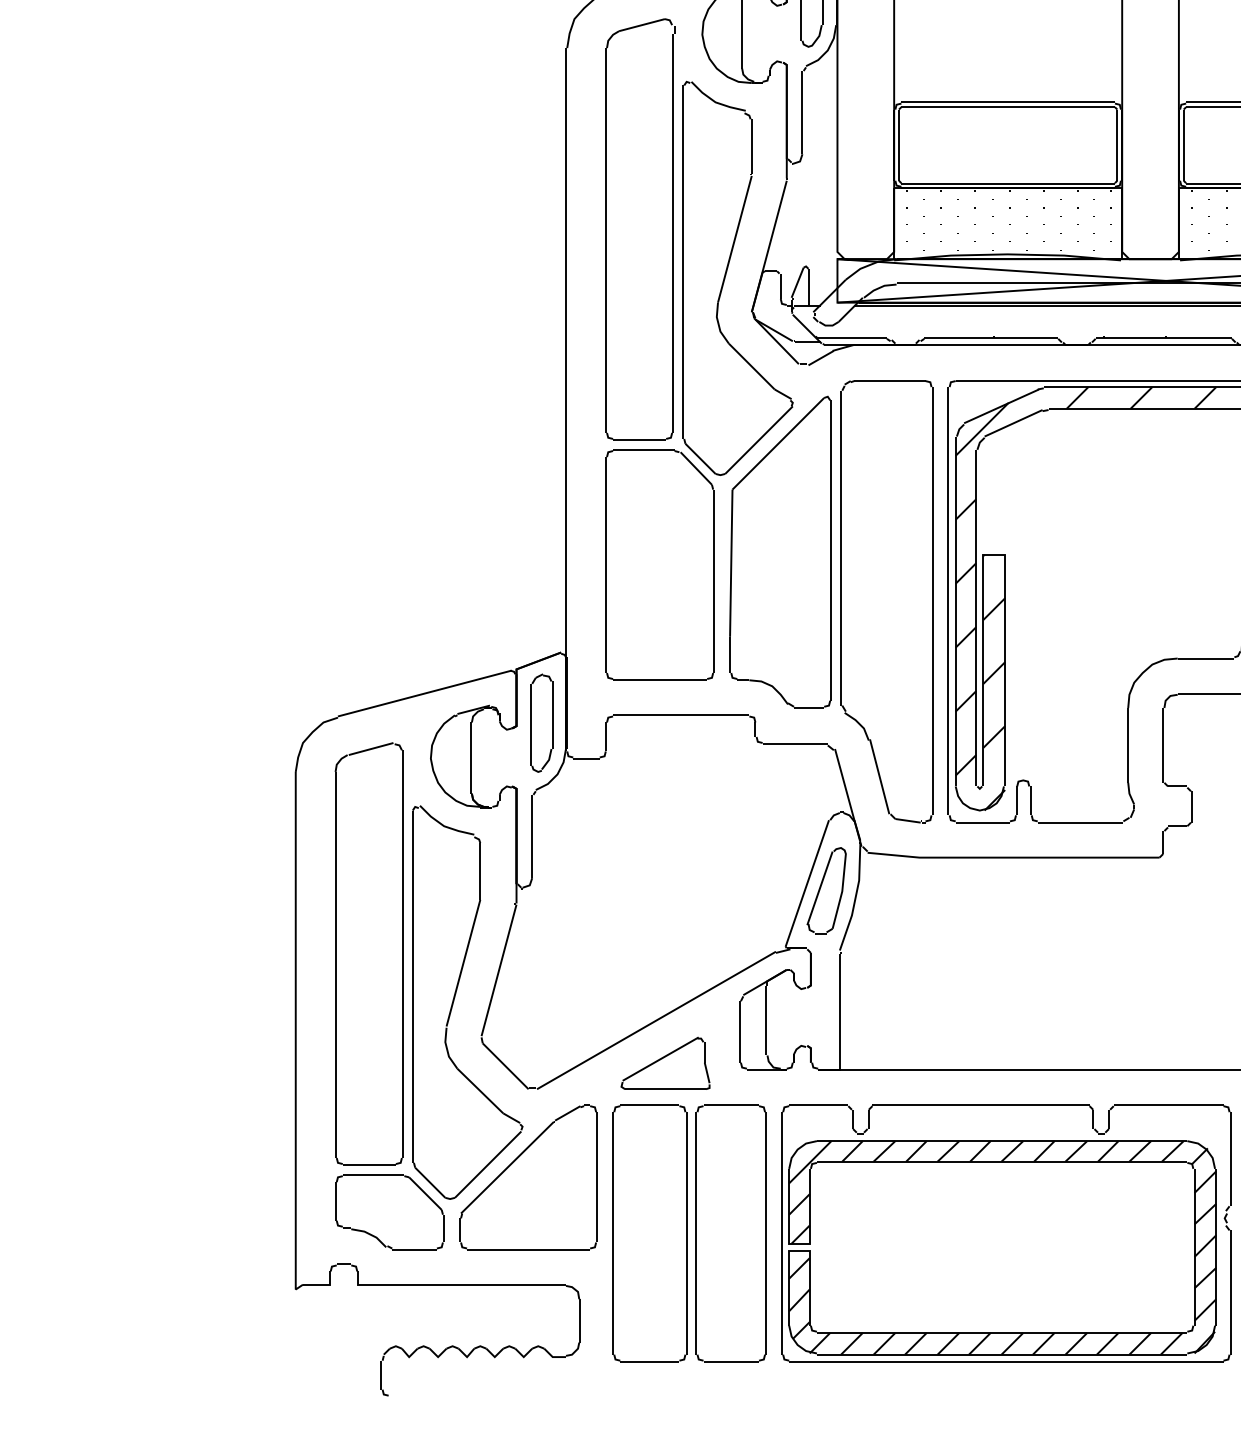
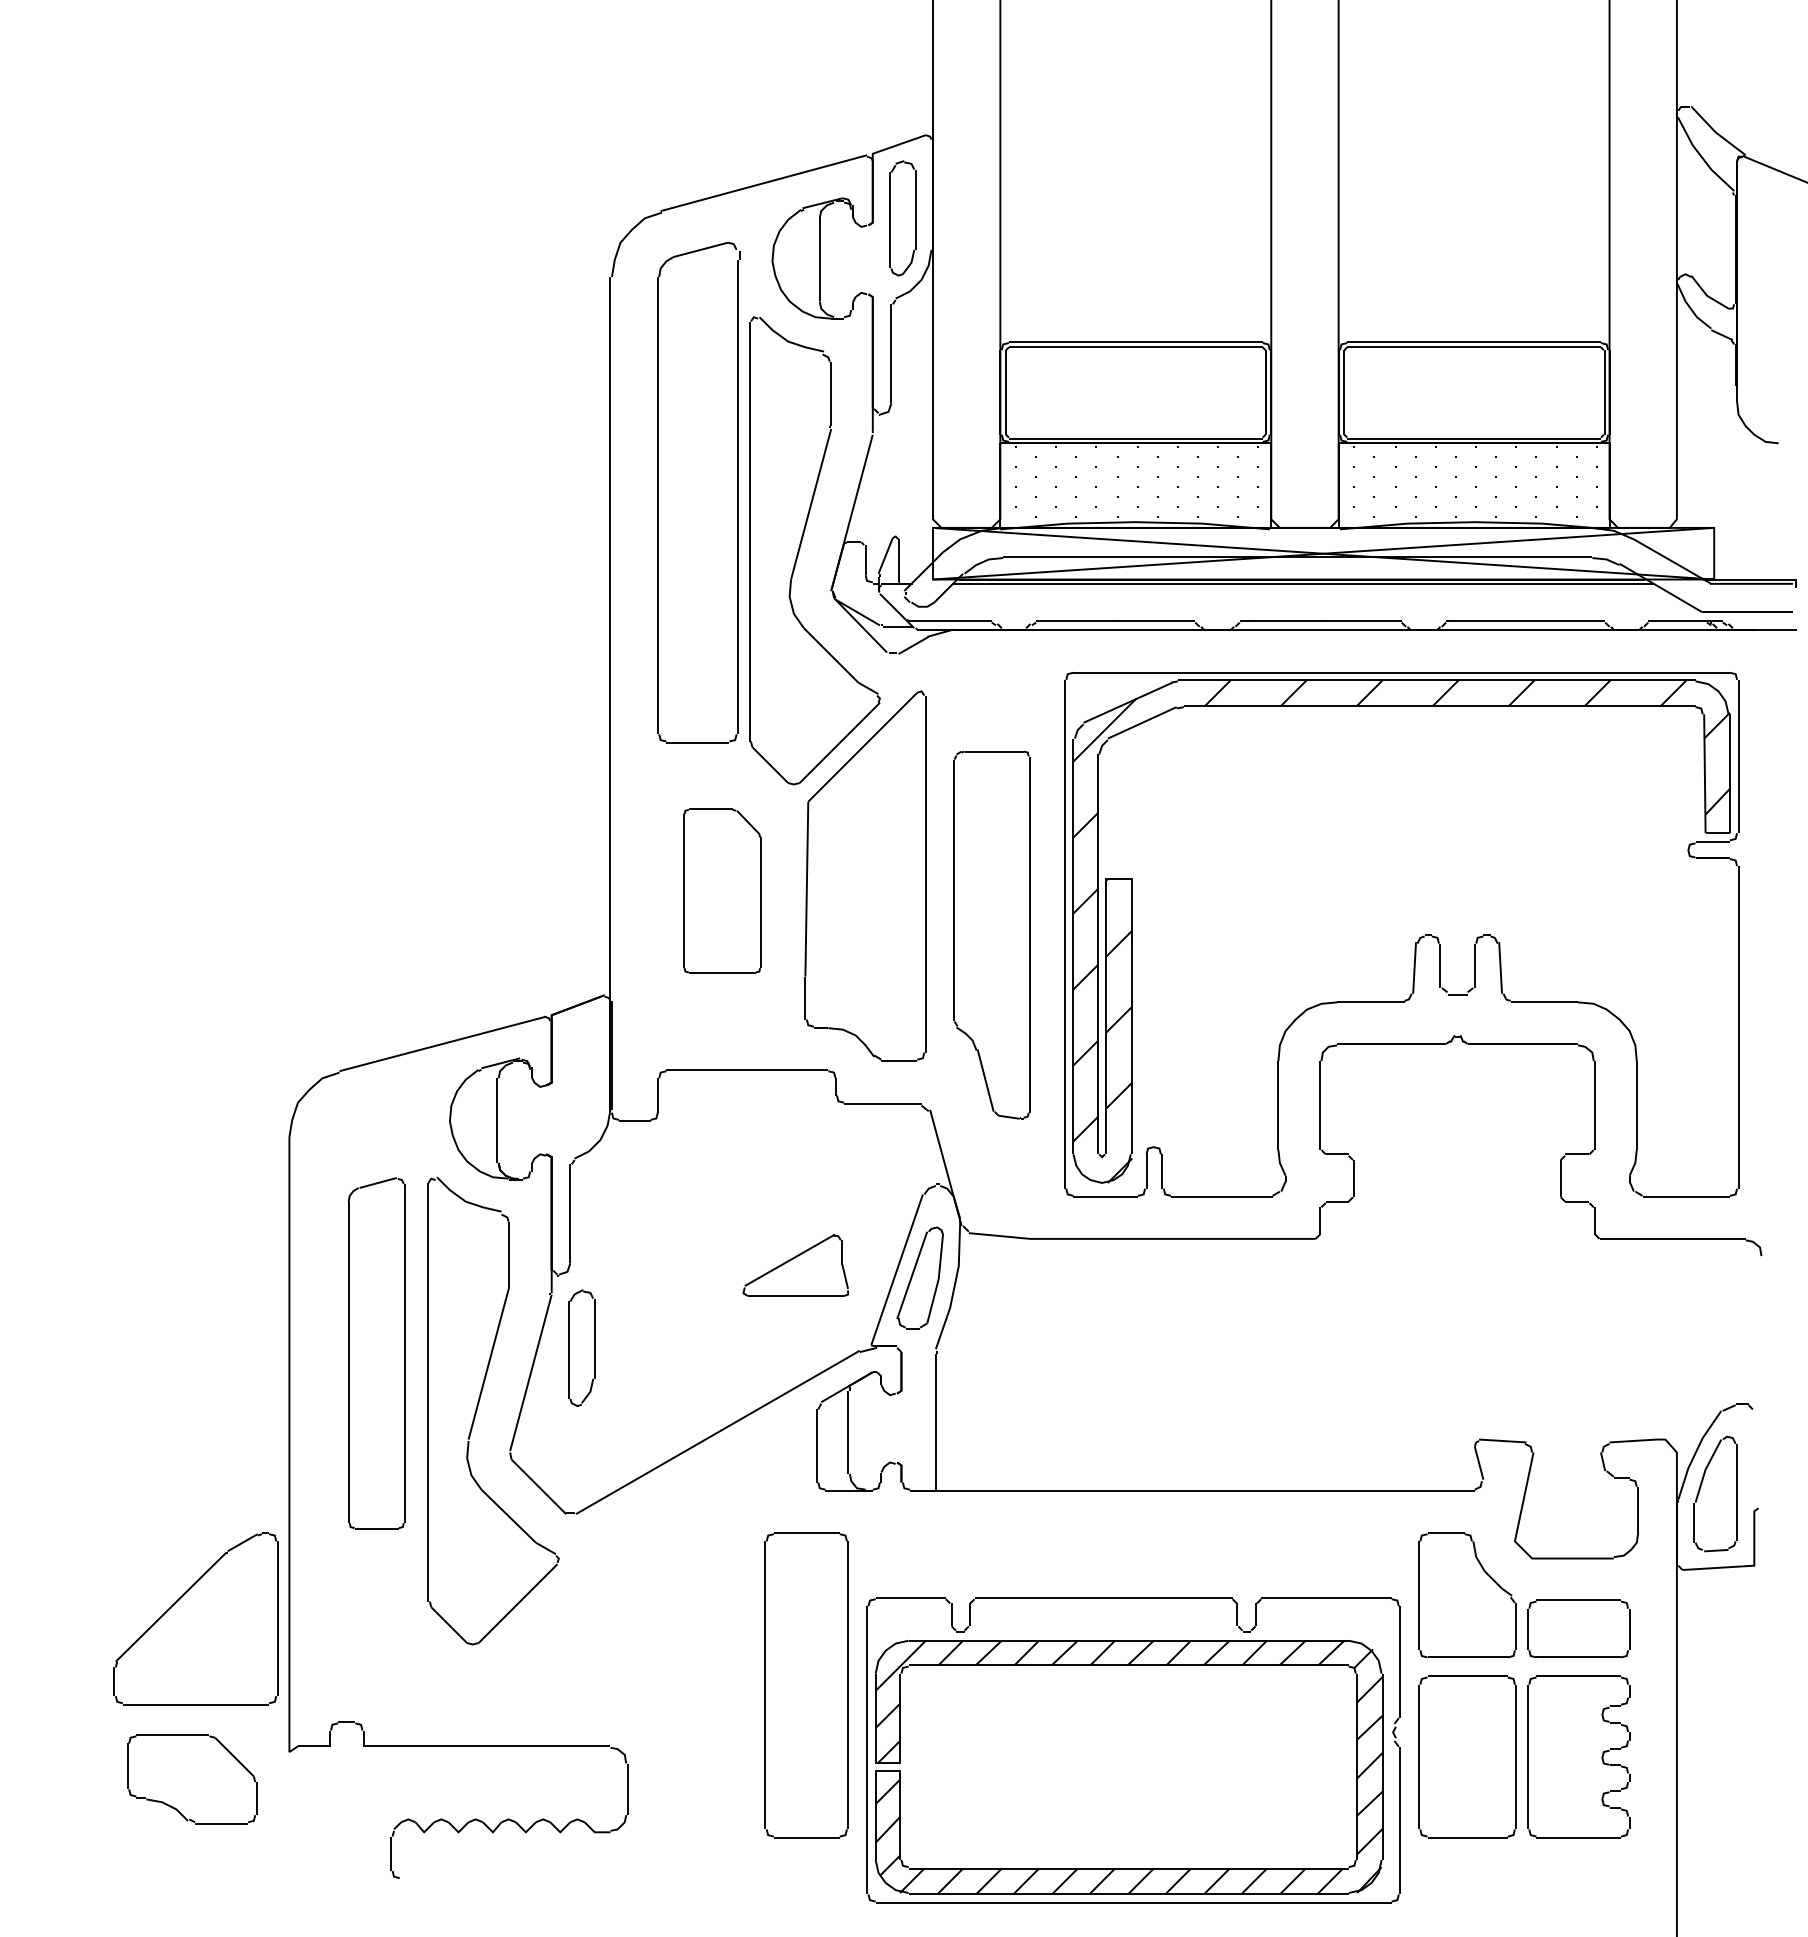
part: (660, 564) -> (722, 890), size x0.6
part: (886, 602) -> (991, 935), size x0.7
part: (541, 722) -> (581, 1347), moved
part: (369, 954) -> (376, 1353), size x0.7
part: (665, 1062) -> (795, 1264), moved
part: (1006, 1161) -> (1133, 1665), moved
part: (528, 1177) -> (195, 1618), moved
part: (390, 1212) -> (192, 1779), moved
part: (649, 1233) -> (709, 1685), removed

